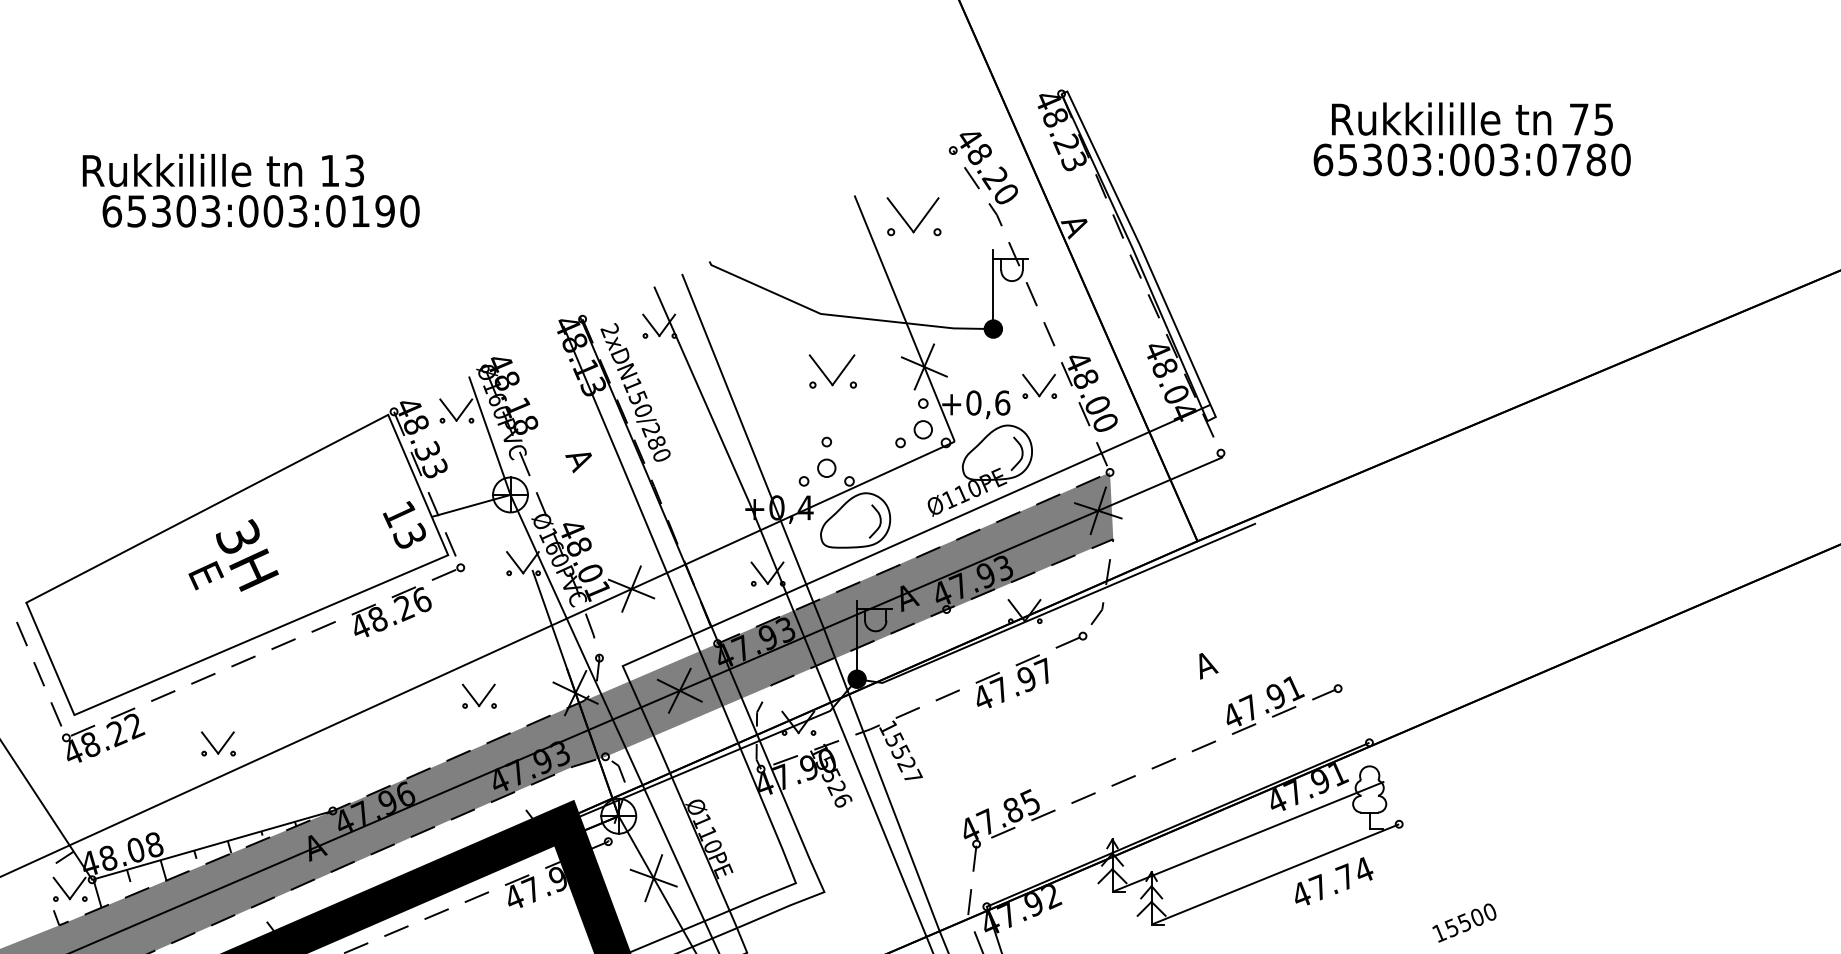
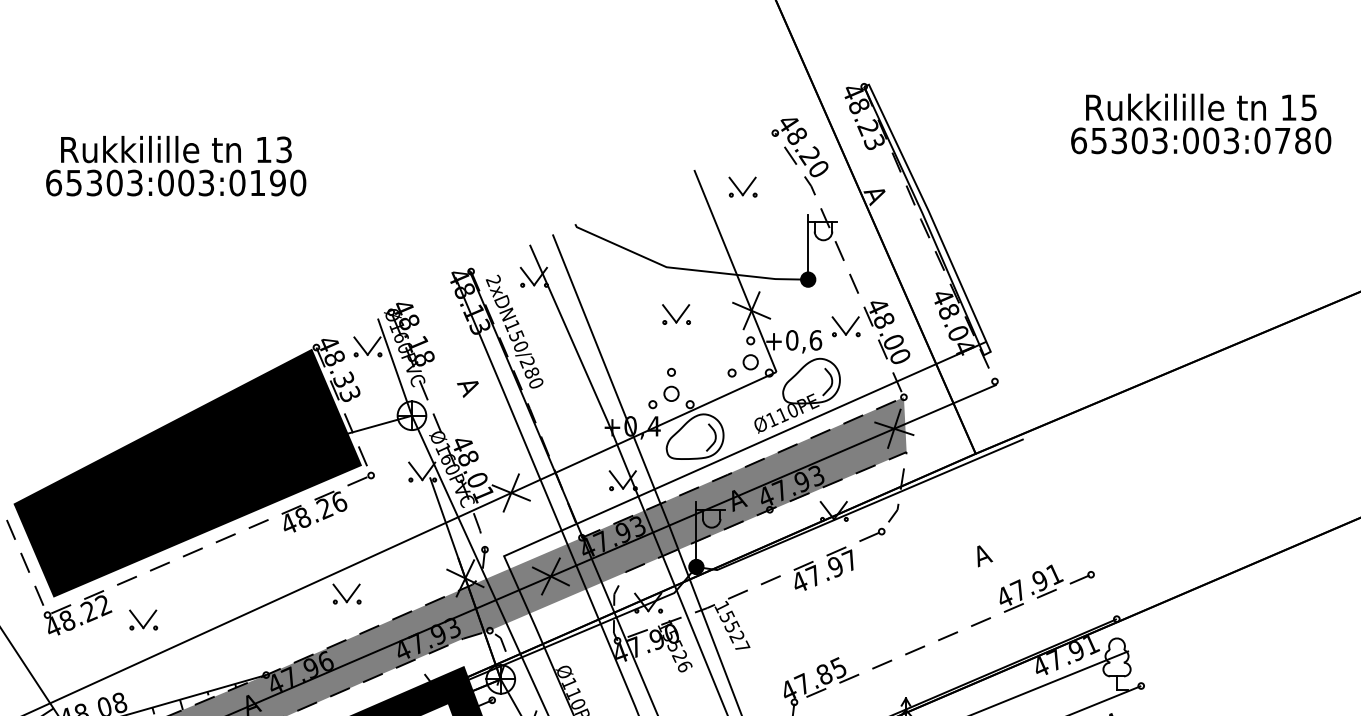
text: (1579, 119) -> (1289, 107), 75 -> 15
text: (260, 211) -> (175, 183), moved
part: (913, 215) -> (742, 186), size x0.62
part: (832, 371) -> (676, 314), size x0.71
fill: (237, 564) -> (187, 472), added
part: (478, 695) -> (346, 593), moved
part: (218, 743) -> (143, 619), moved

